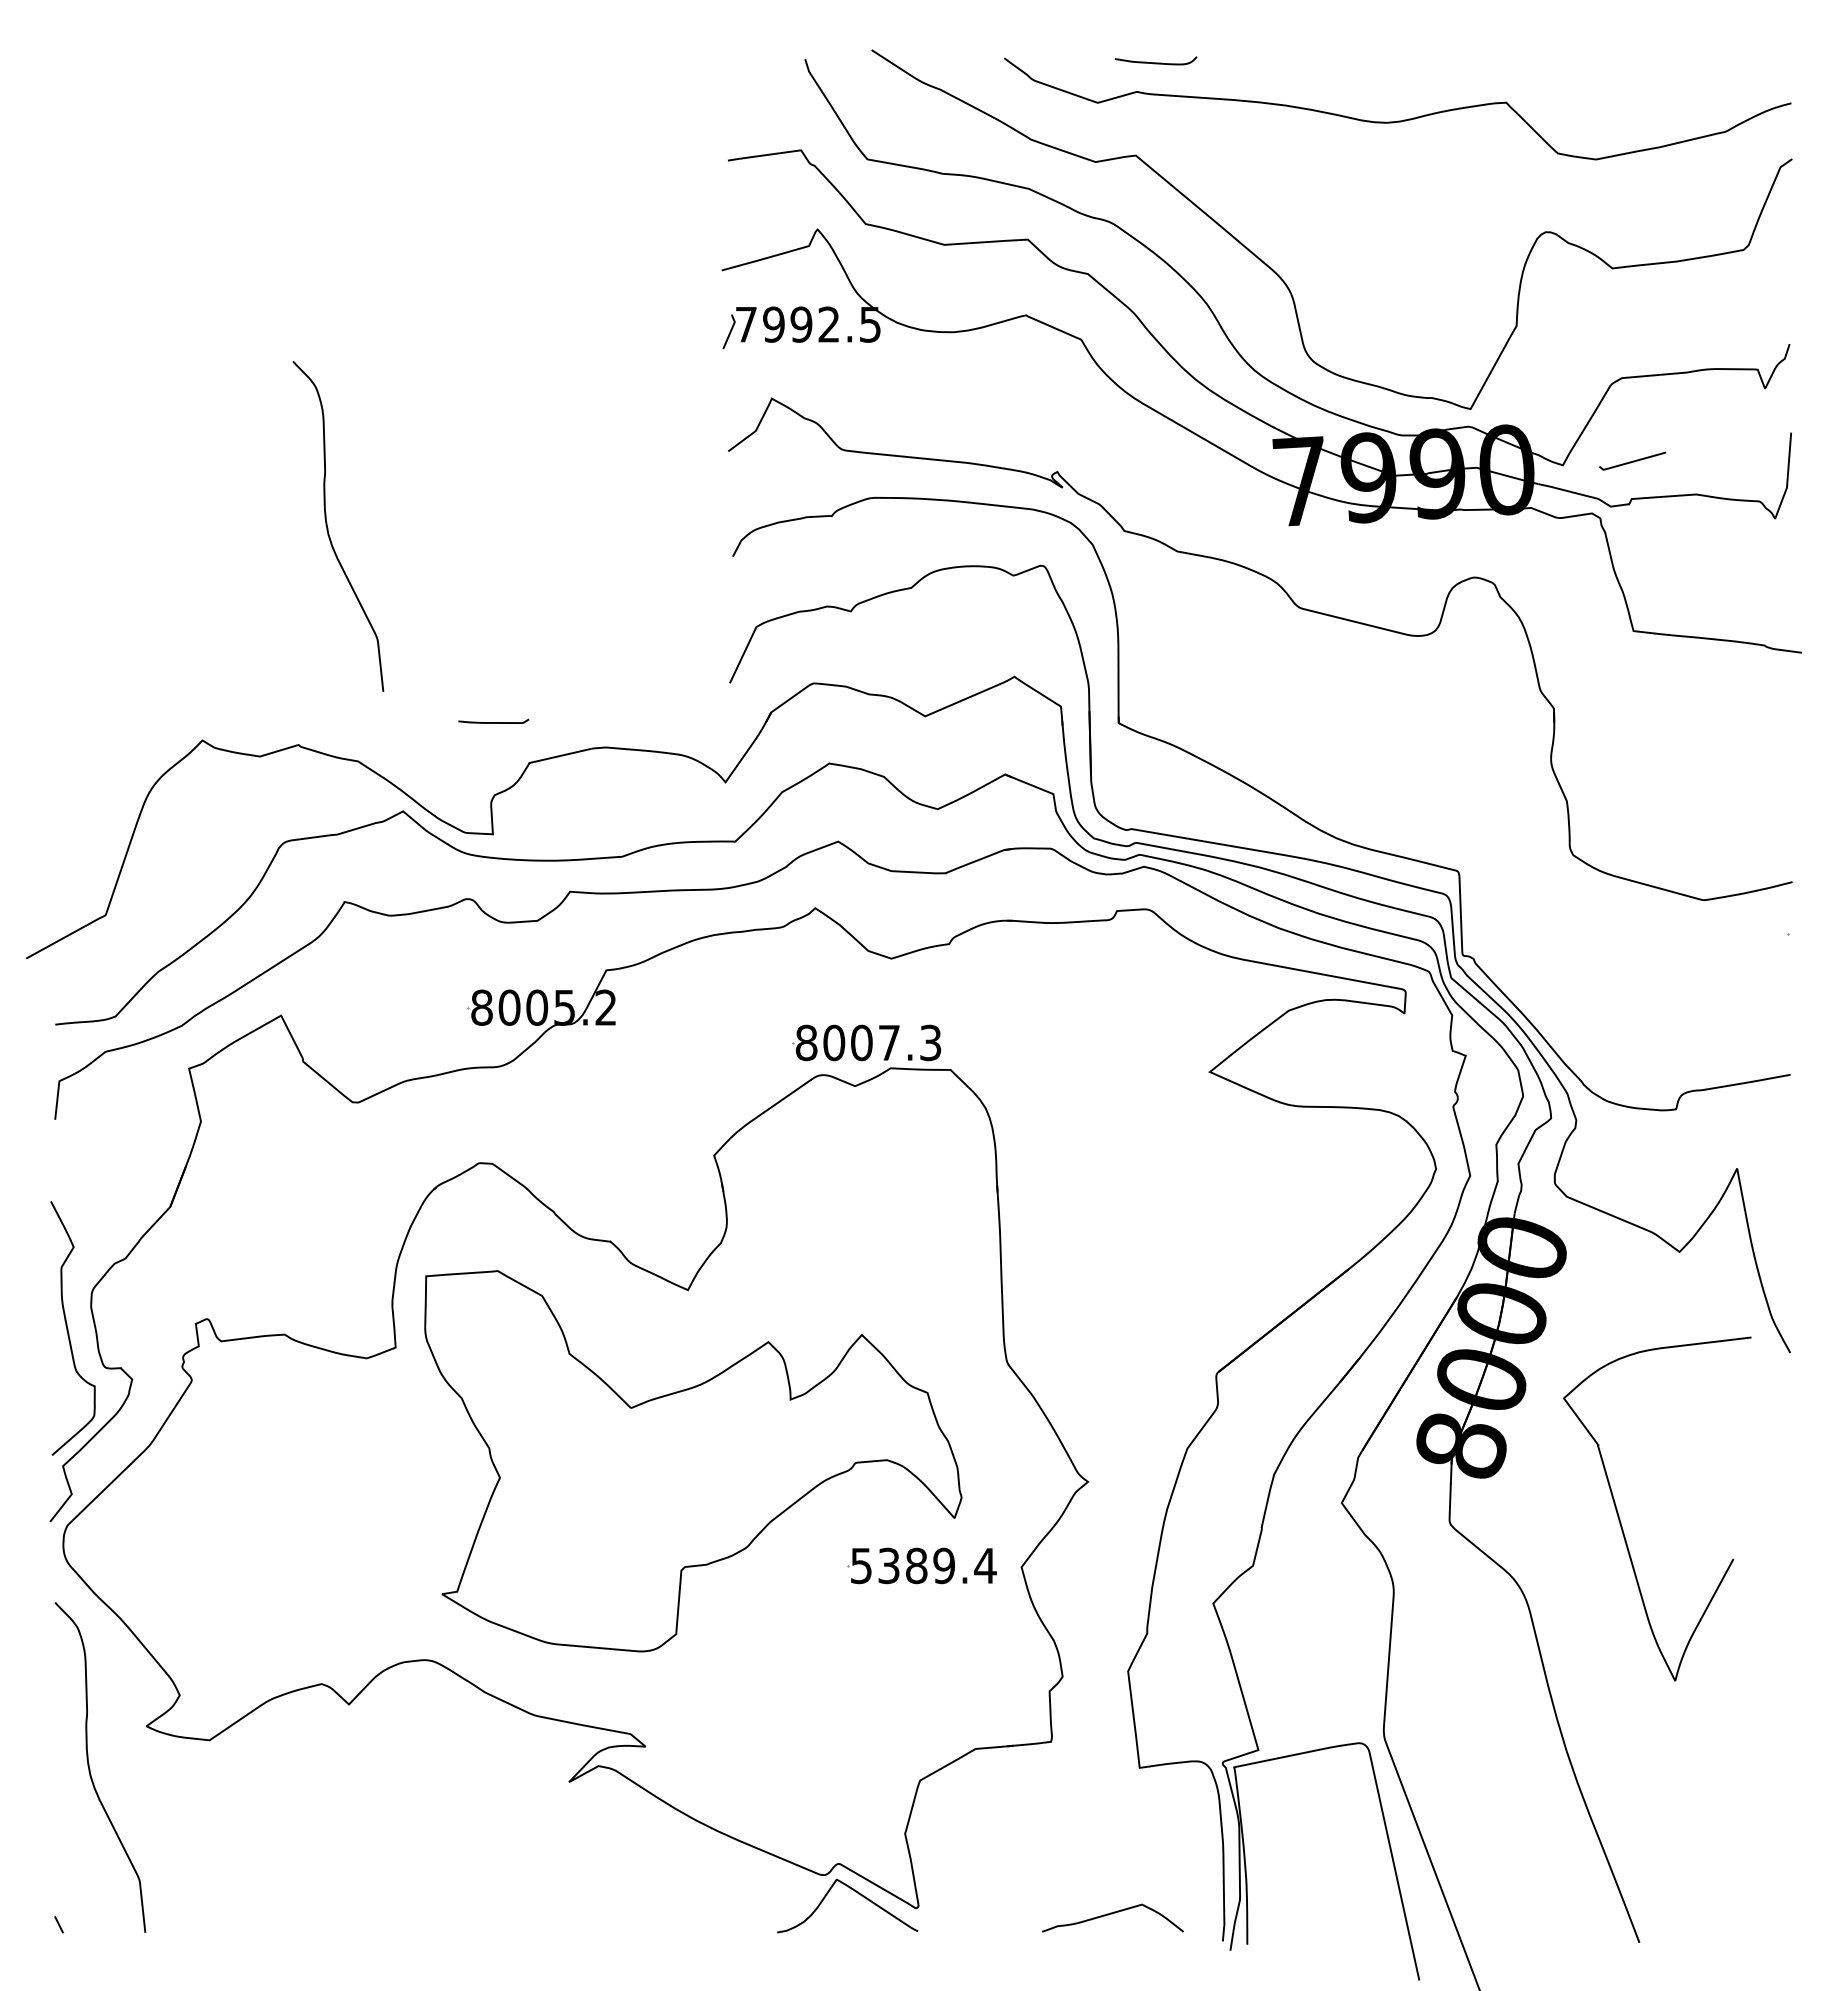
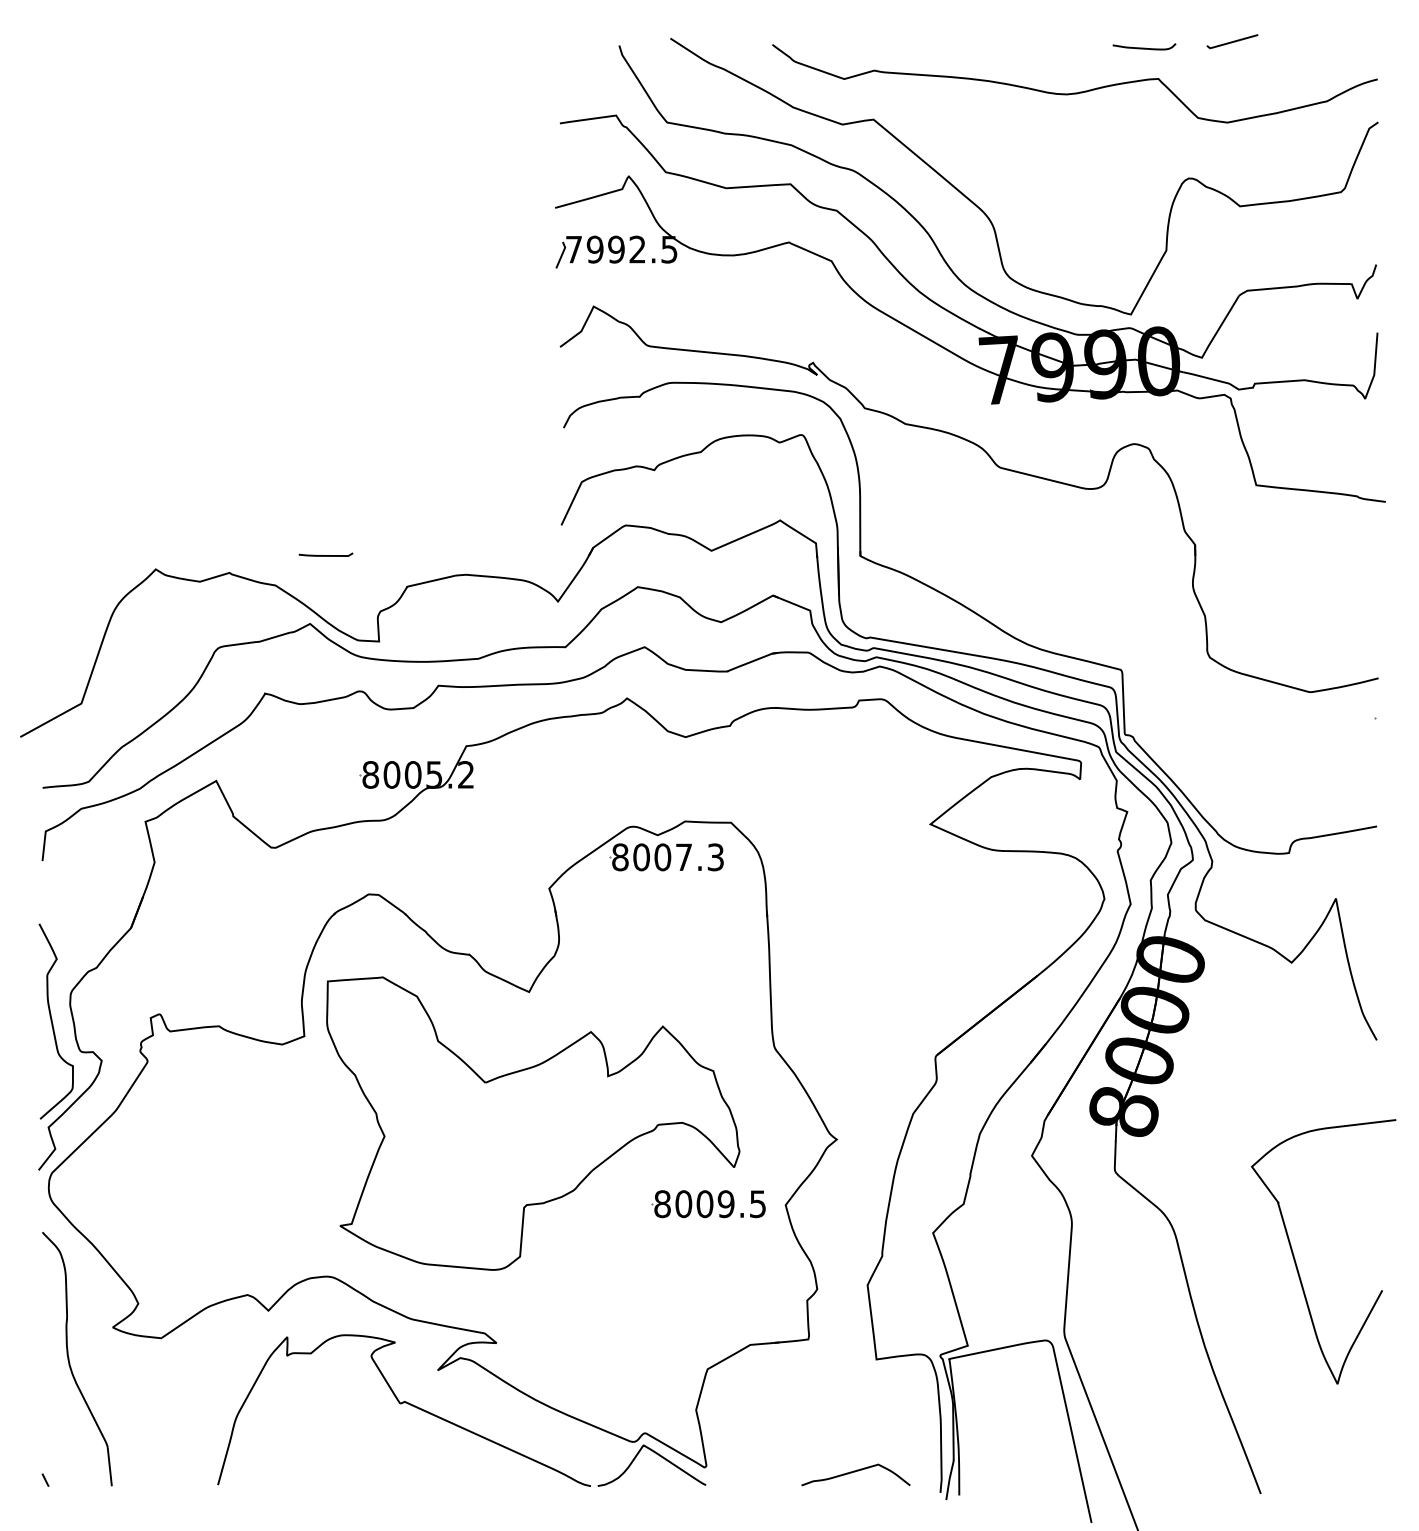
curve: (1155, 62) -> (1143, 48), moved
curve: (1632, 460) -> (1232, 41), moved
curve: (328, 527) -> (252, 405), removed
curve: (493, 722) -> (325, 555), moved
part: (866, 1042) -> (666, 857), moved
curve: (1620, 1519) -> (1295, 1259), moved
text: (923, 1565) -> (710, 1203), 5389.4 -> 8009.5
curve: (523, 1825) -> (402, 1403), added

